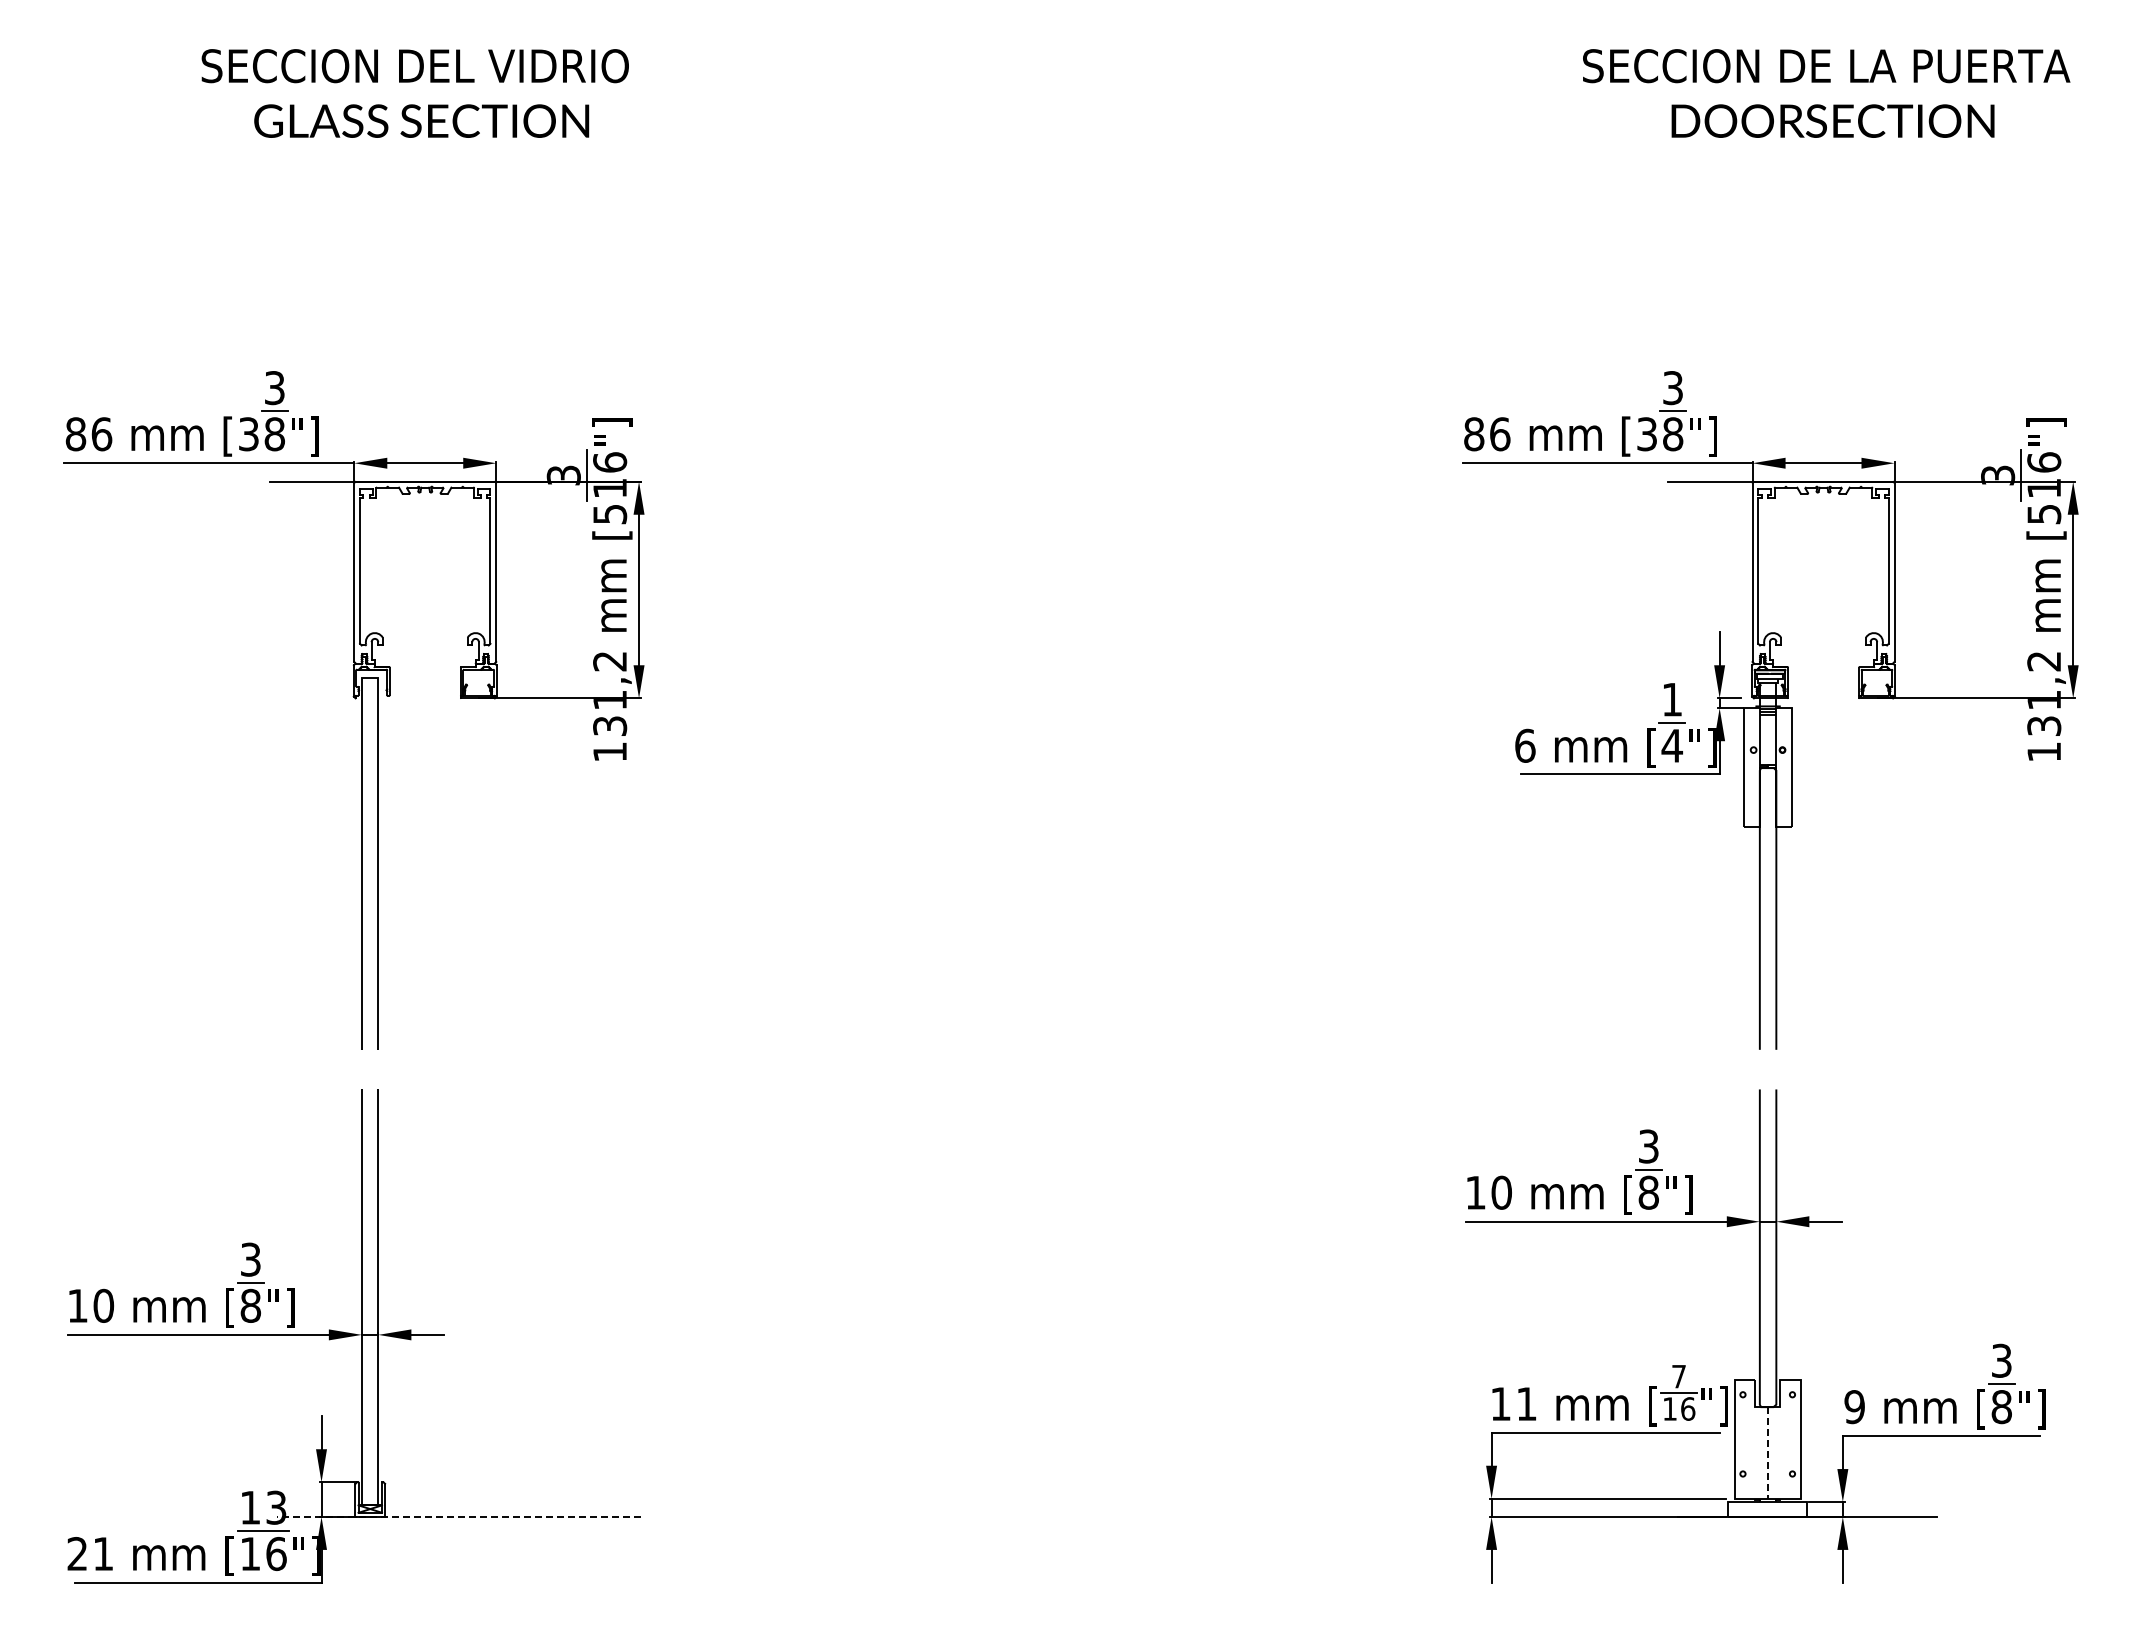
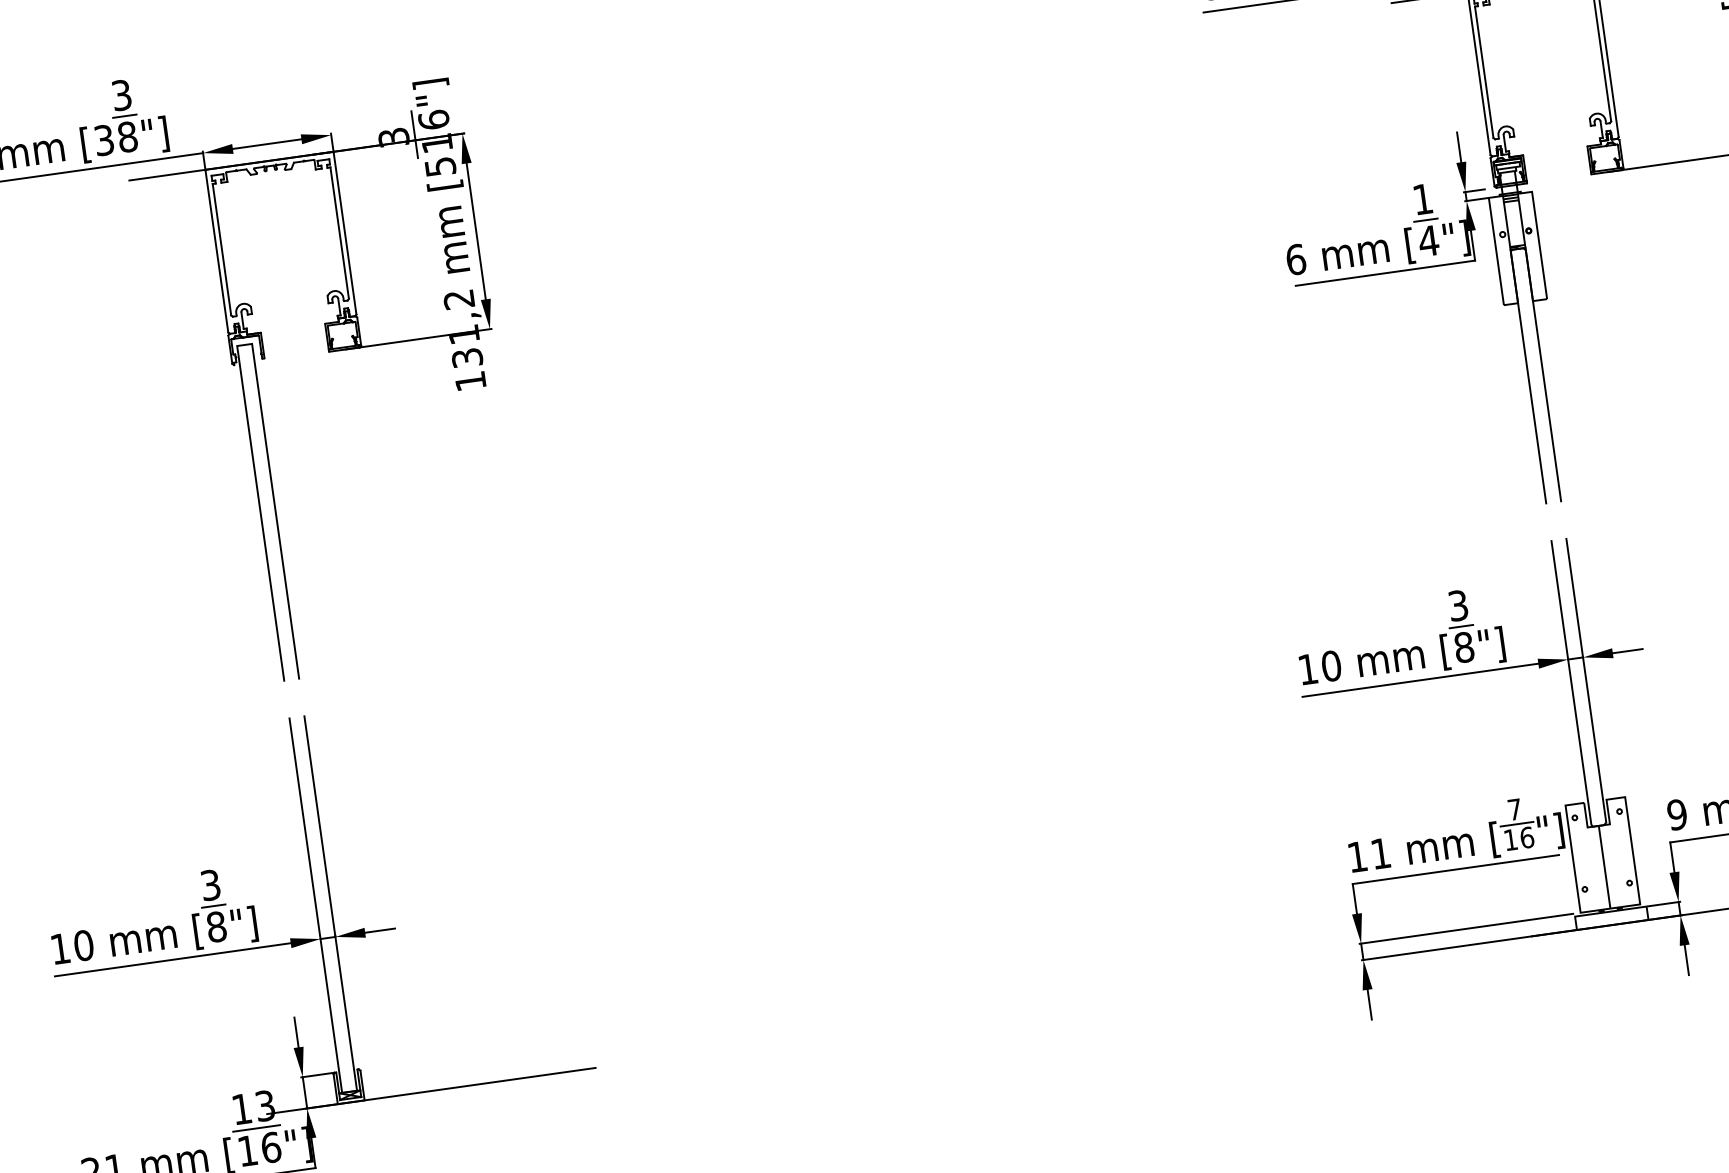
line: (1767, 1452) -> (1604, 866), dashed -> solid
line: (459, 1516) -> (431, 1090), dashed -> solid

